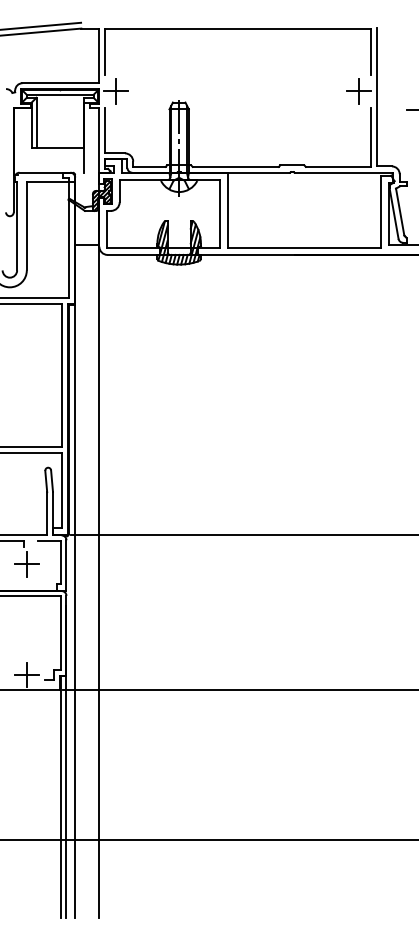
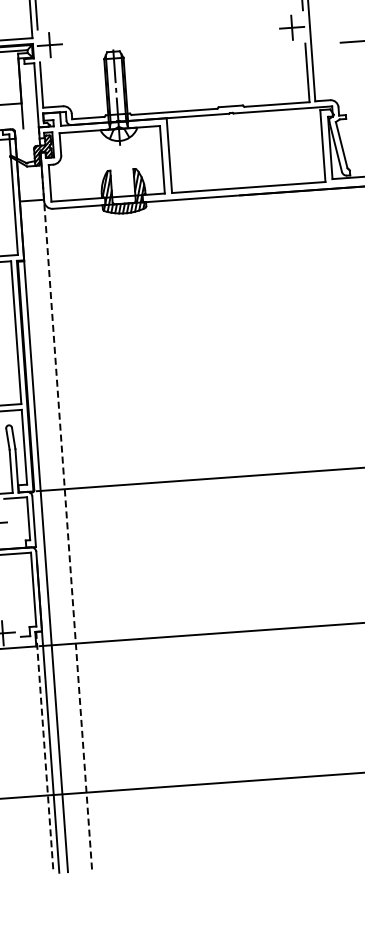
line: (99, 545) -> (65, 499), solid -> dashed
line: (60, 796) -> (44, 752), solid -> dashed

